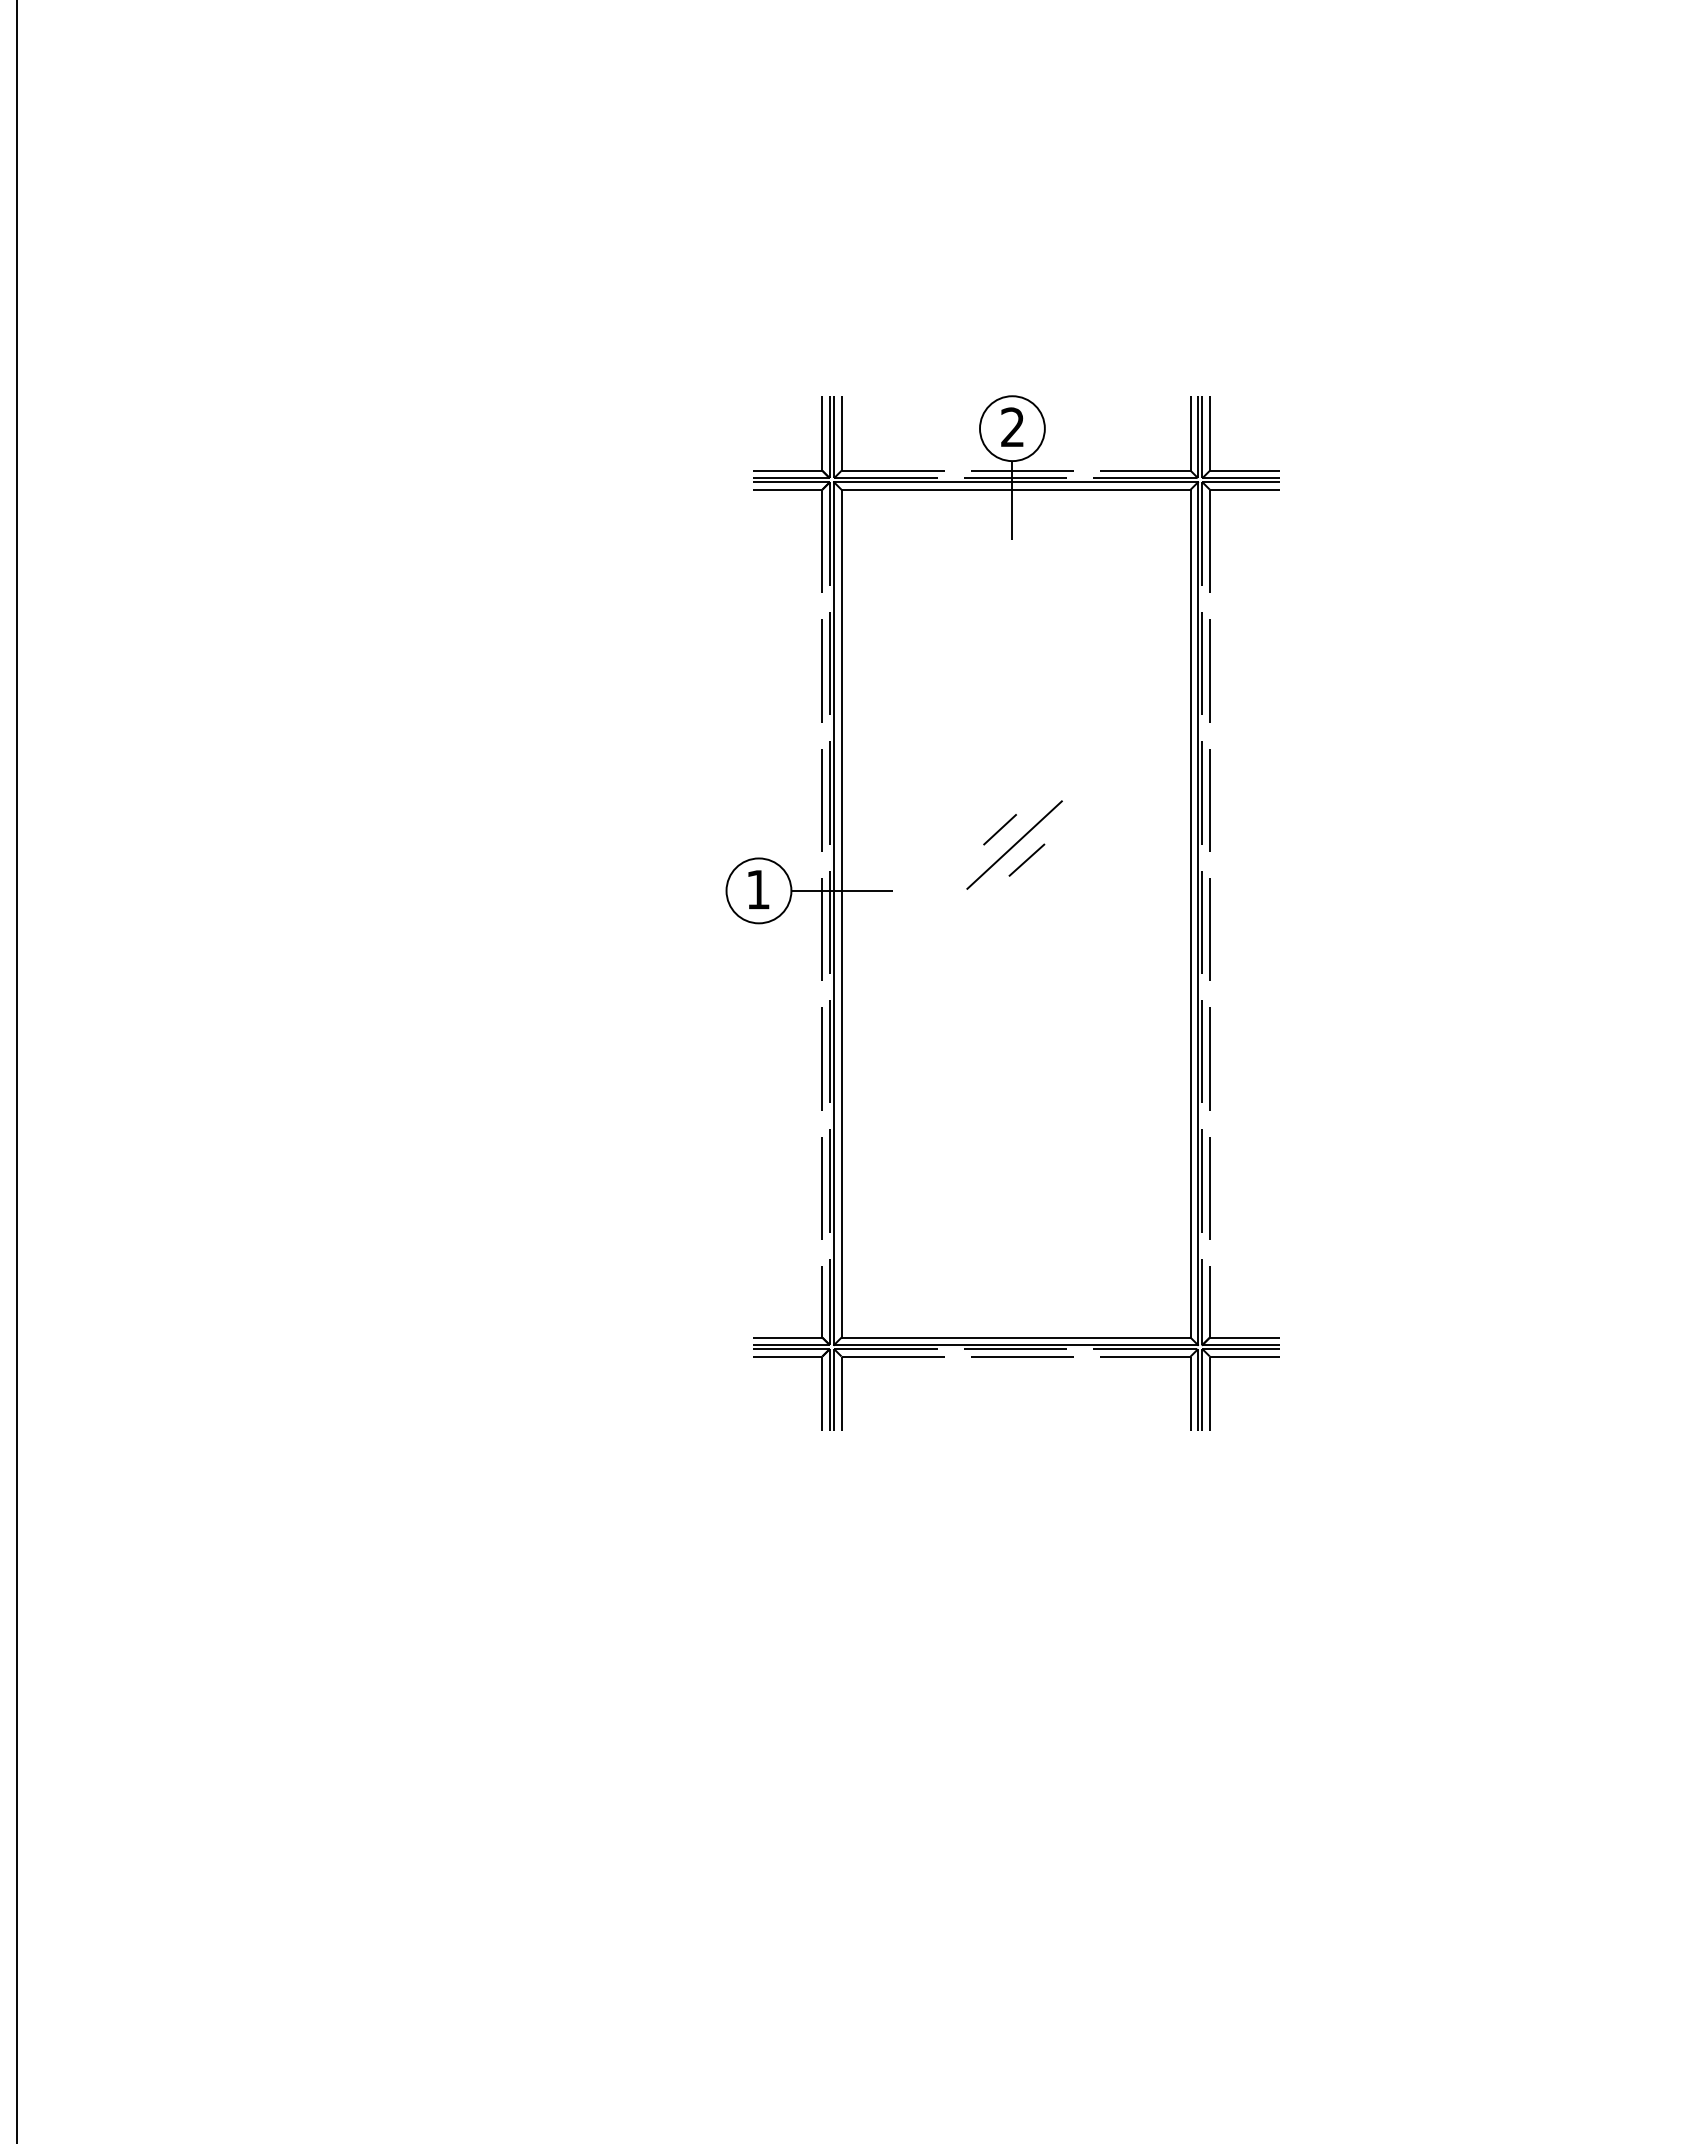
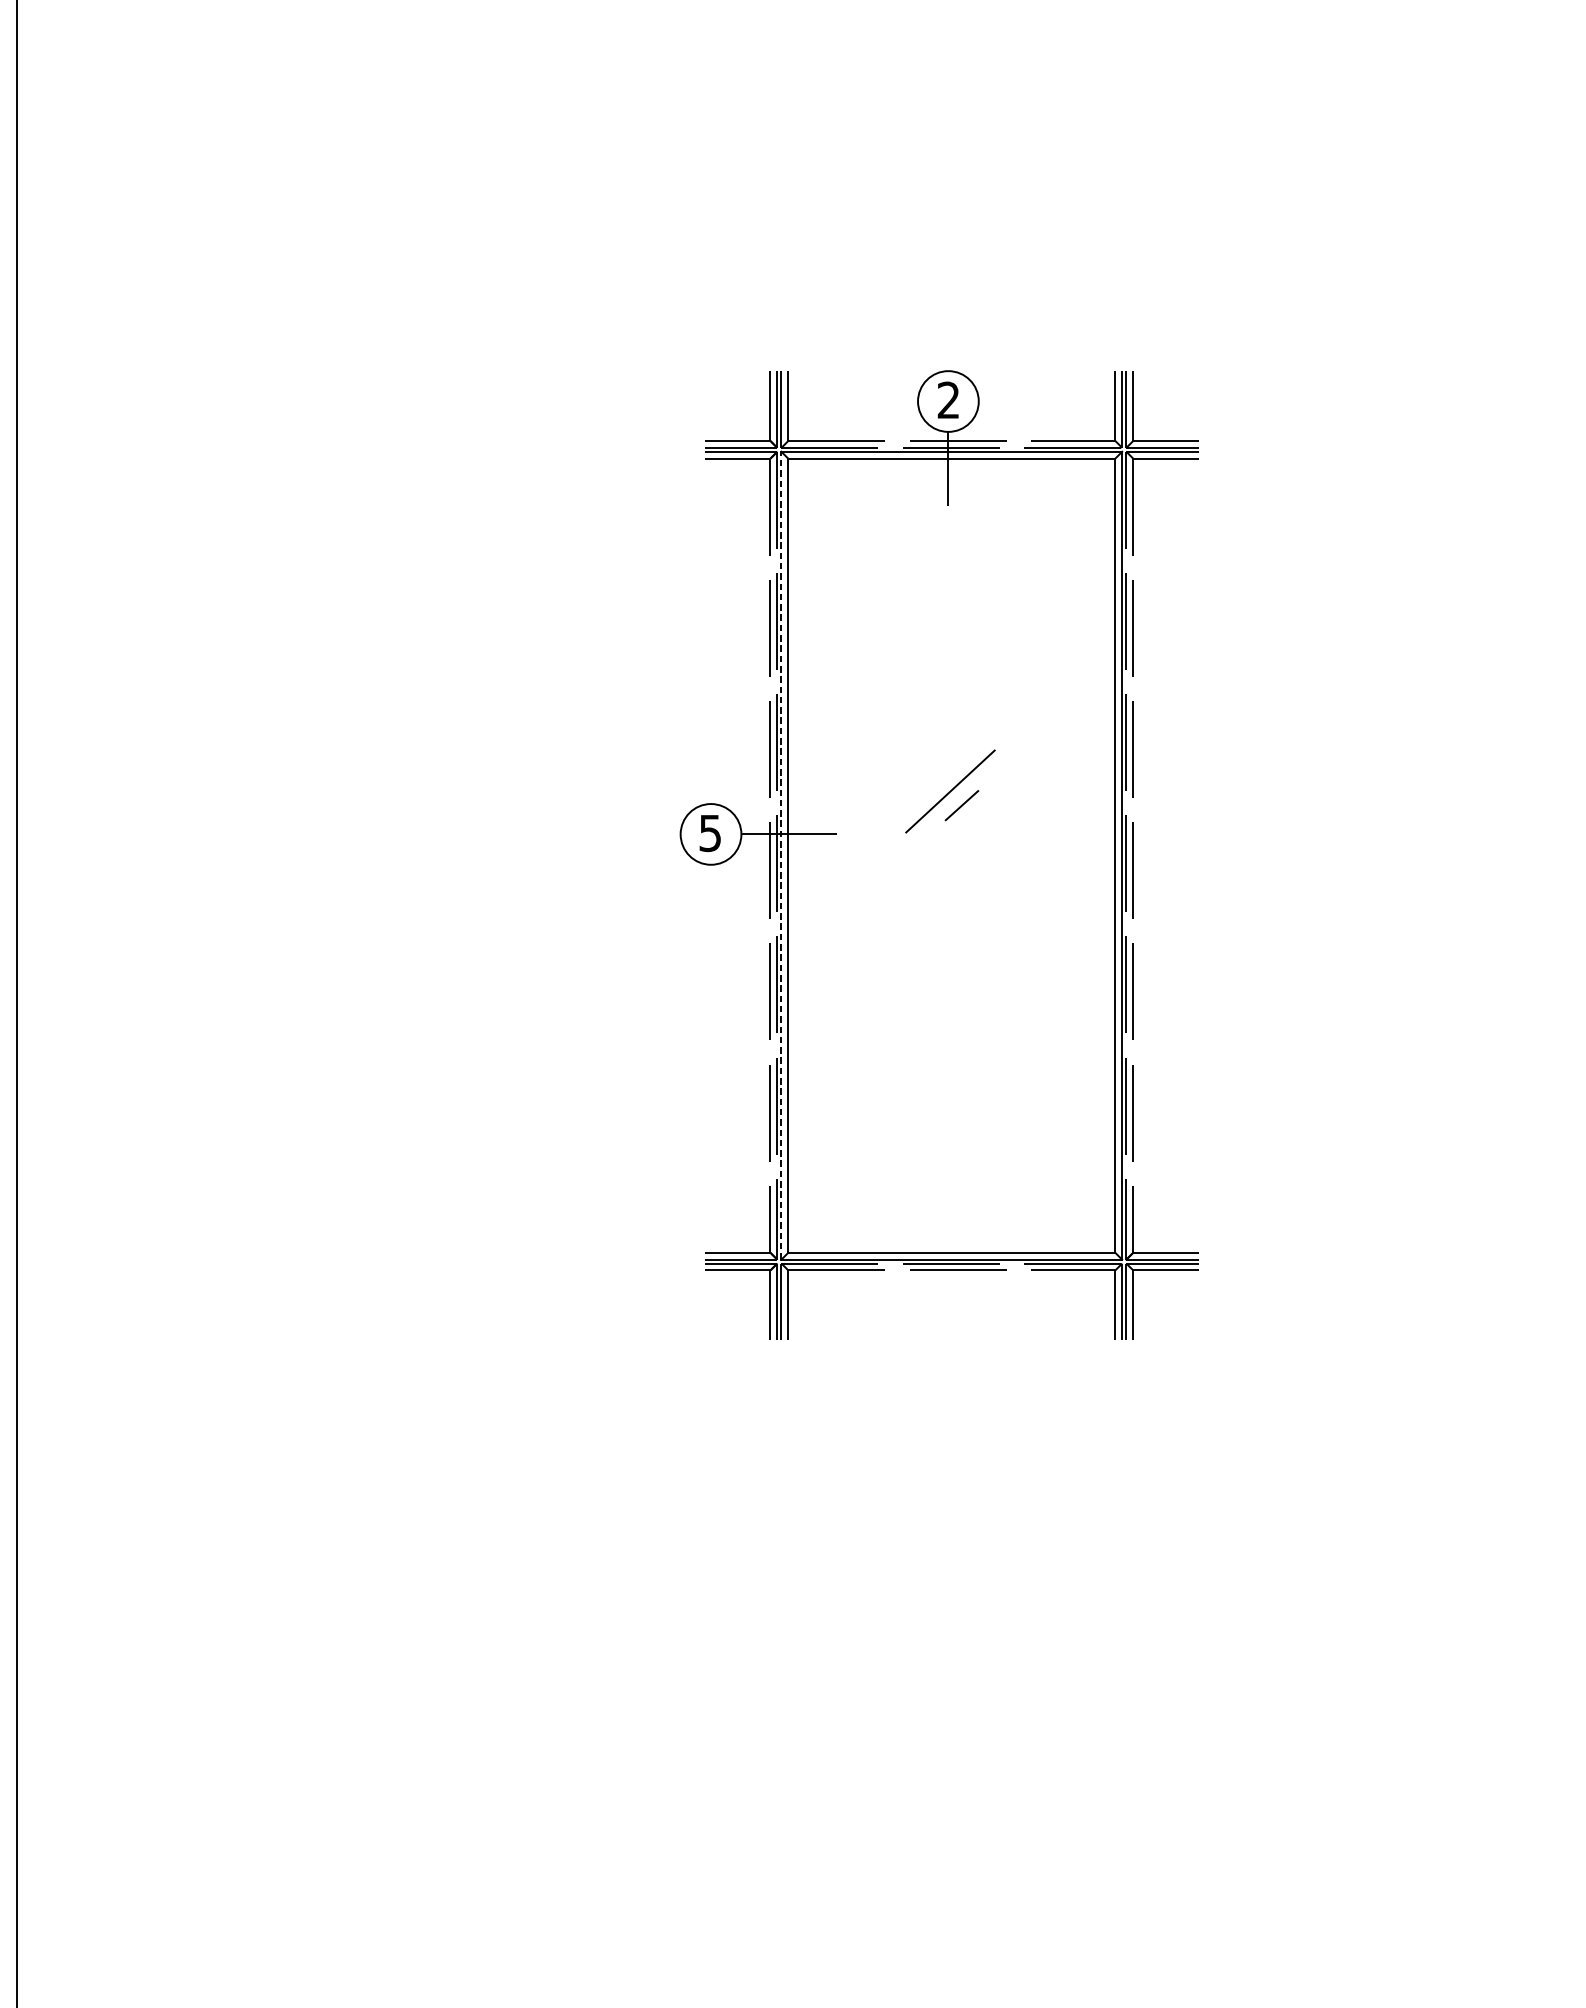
line: (999, 829) -> (936, 776), removed
text: (757, 889) -> (709, 833), 1 -> 5
line: (834, 913) -> (781, 855), solid -> dashed

